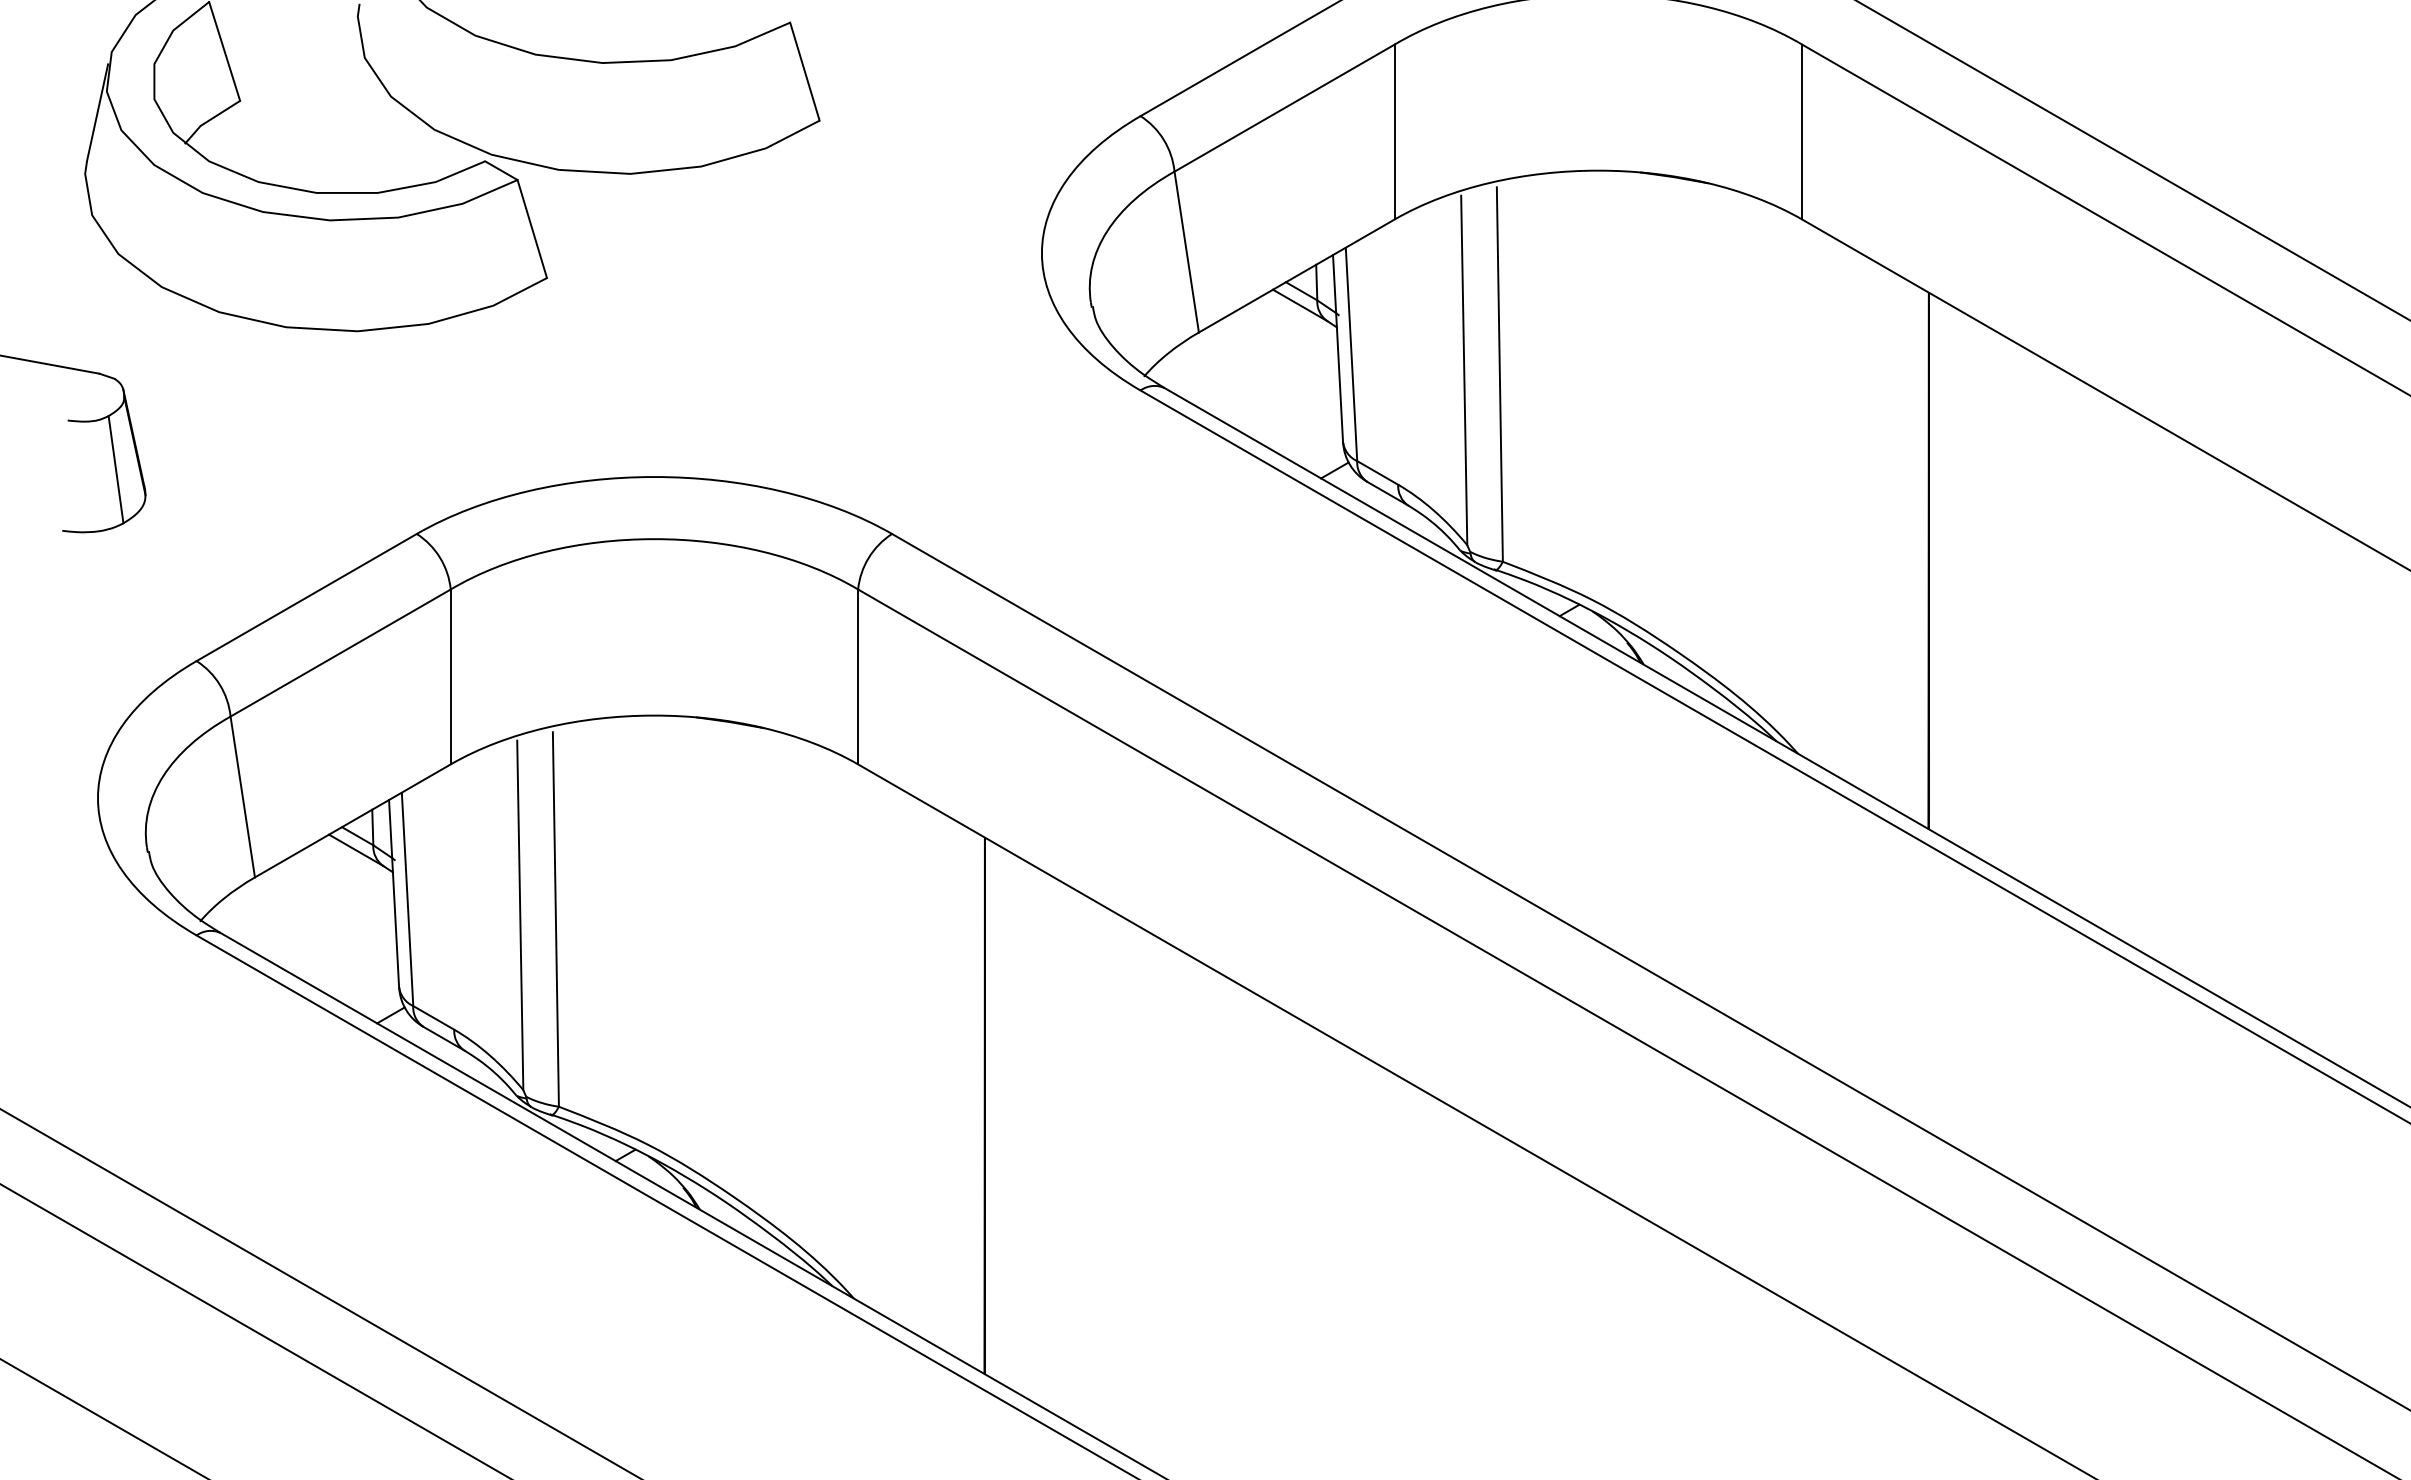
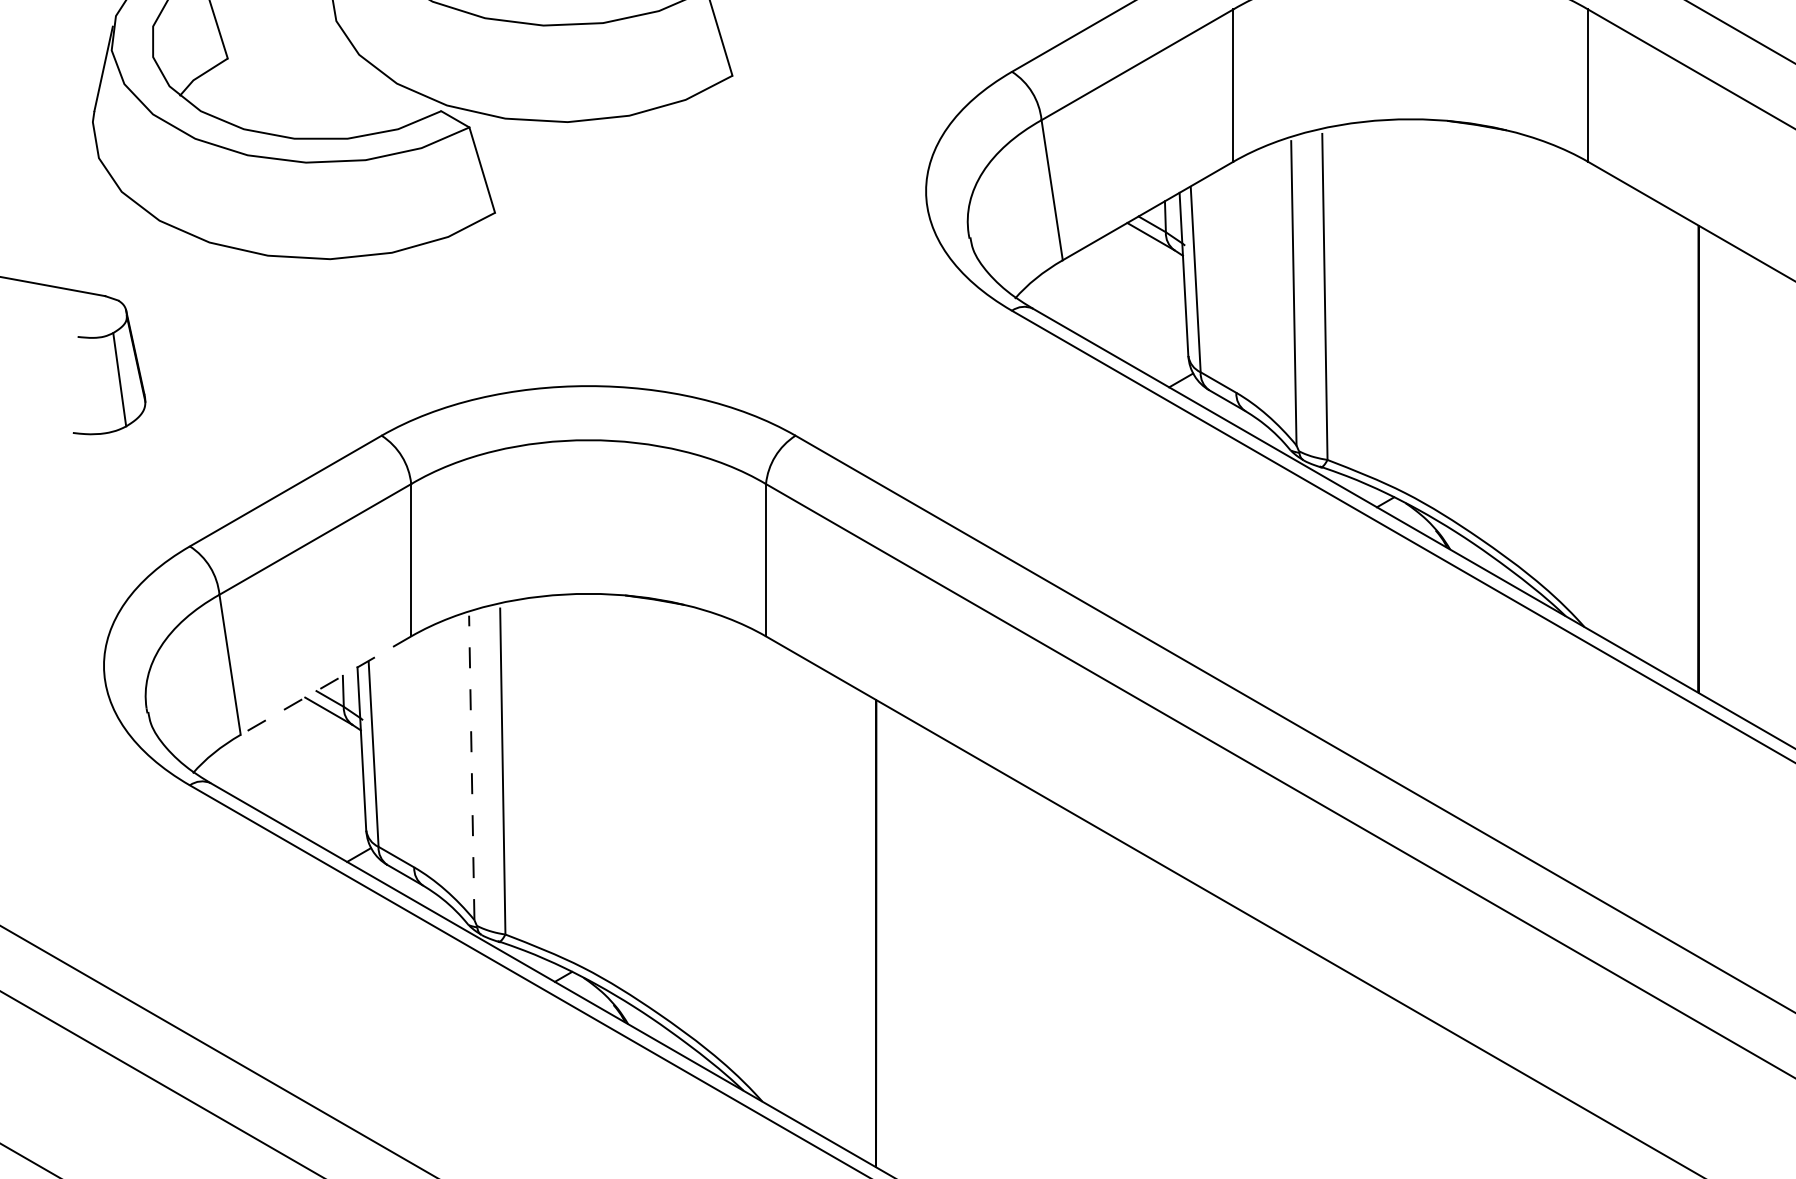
line: (352, 821) -> (325, 686), solid -> dashed
line: (520, 915) -> (471, 767), solid -> dashed

